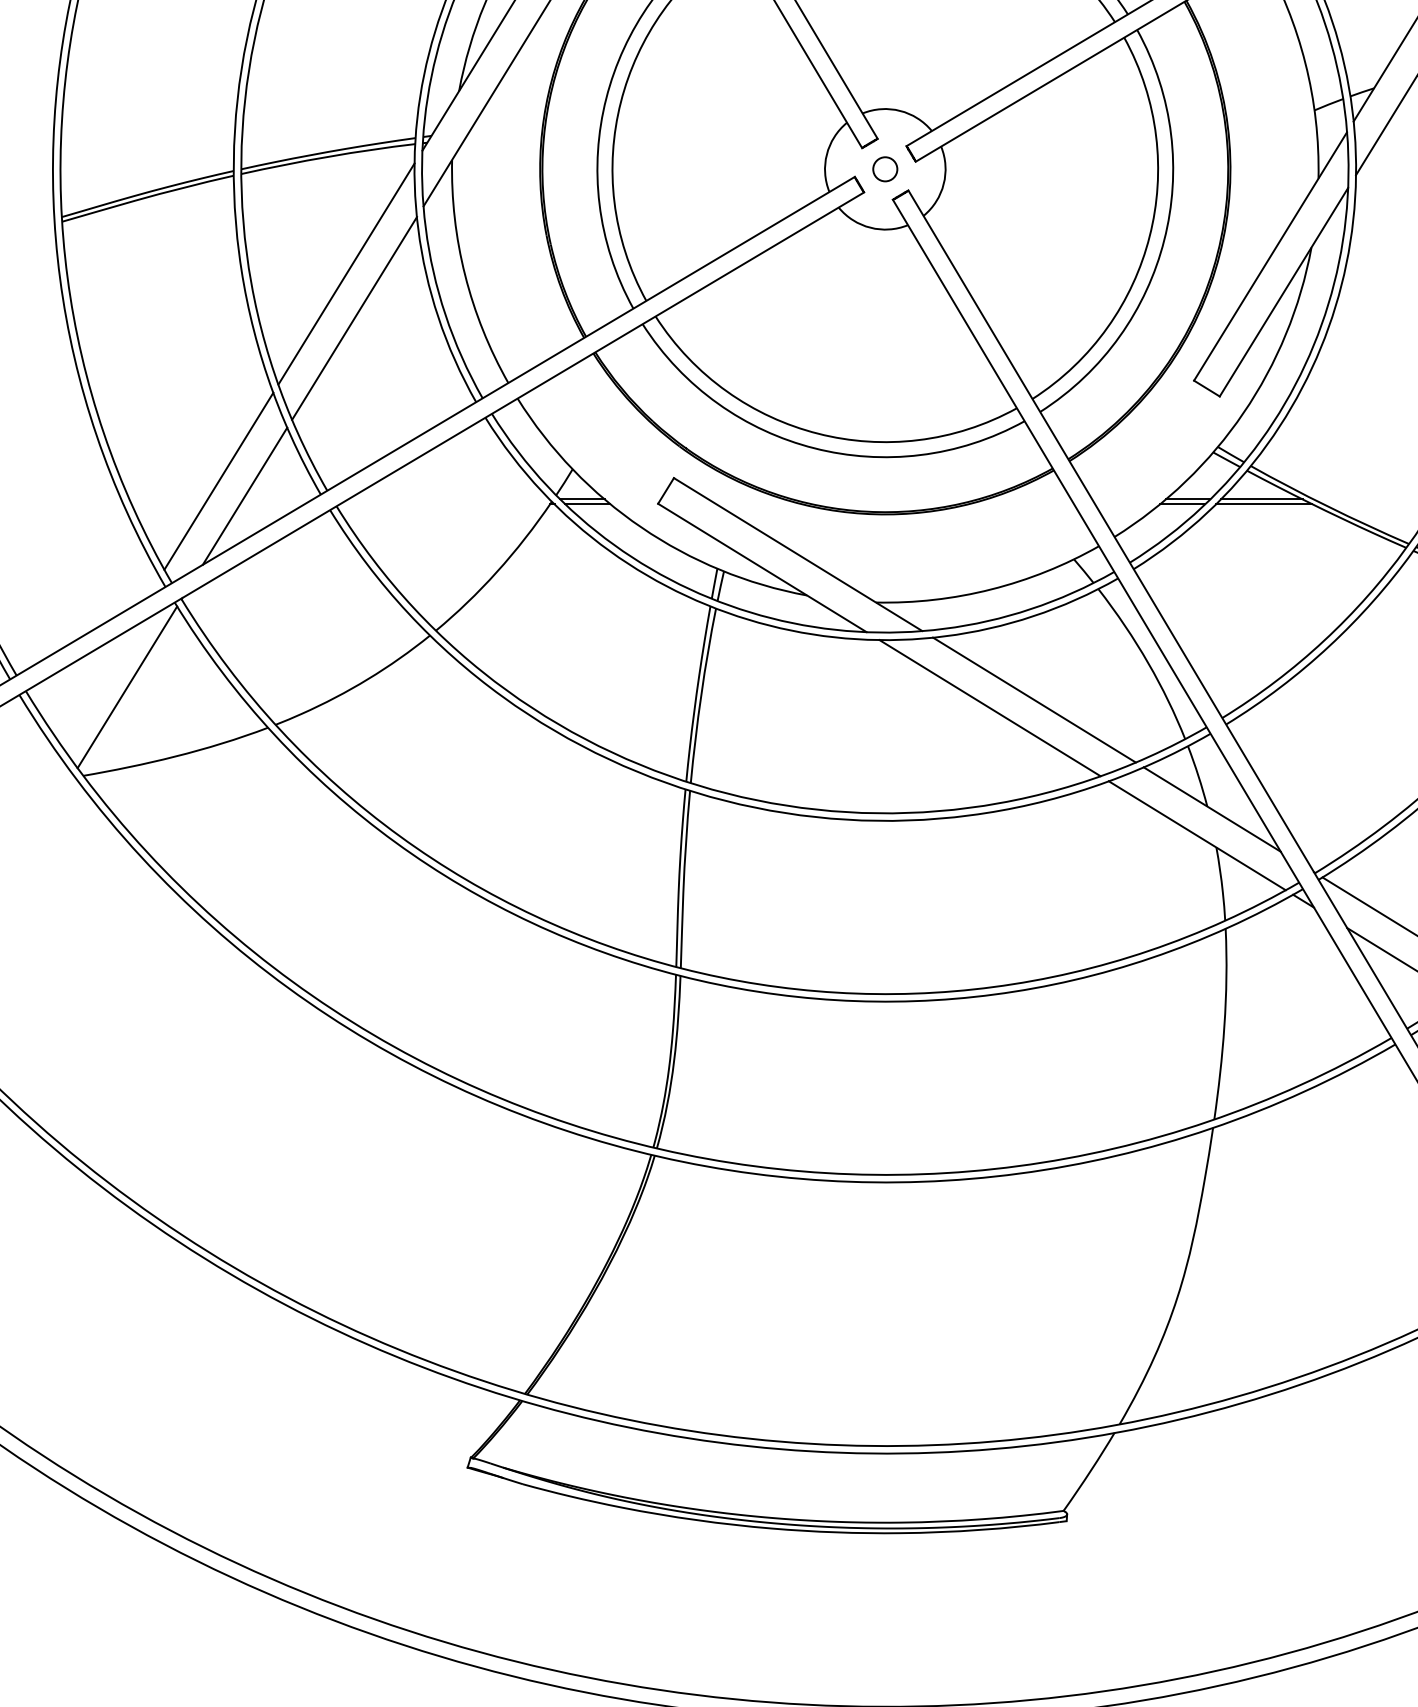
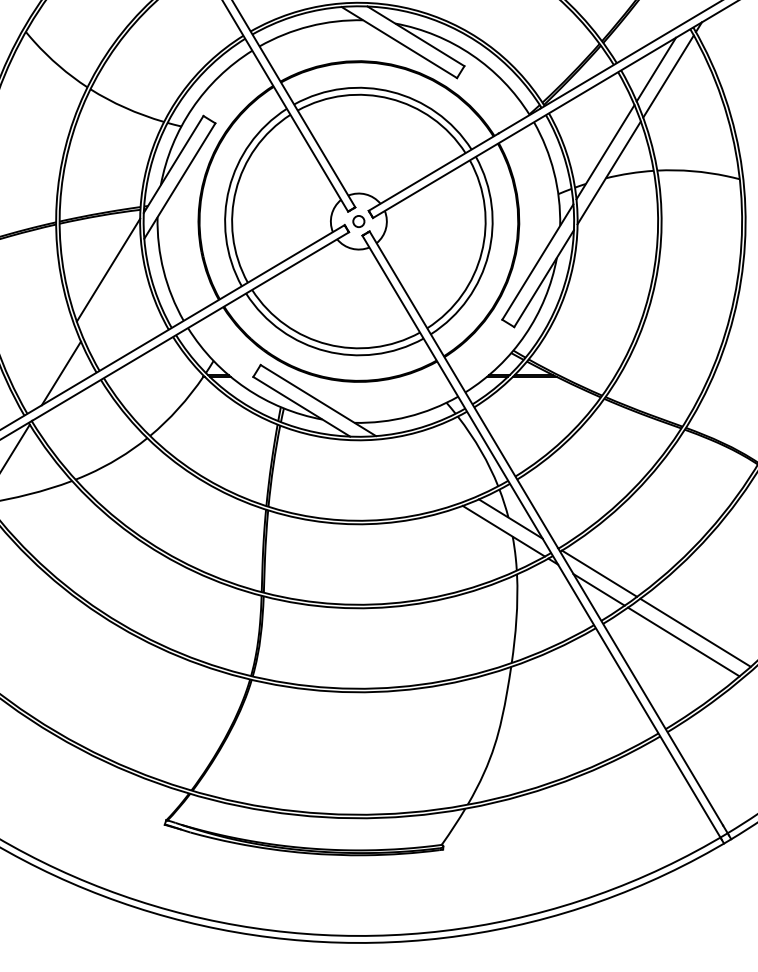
line: (355, 317) -> (112, 290), removed
line: (217, 481) -> (48, 366), removed
line: (1035, 700) -> (428, 468), removed
line: (989, 707) -> (407, 471), removed

